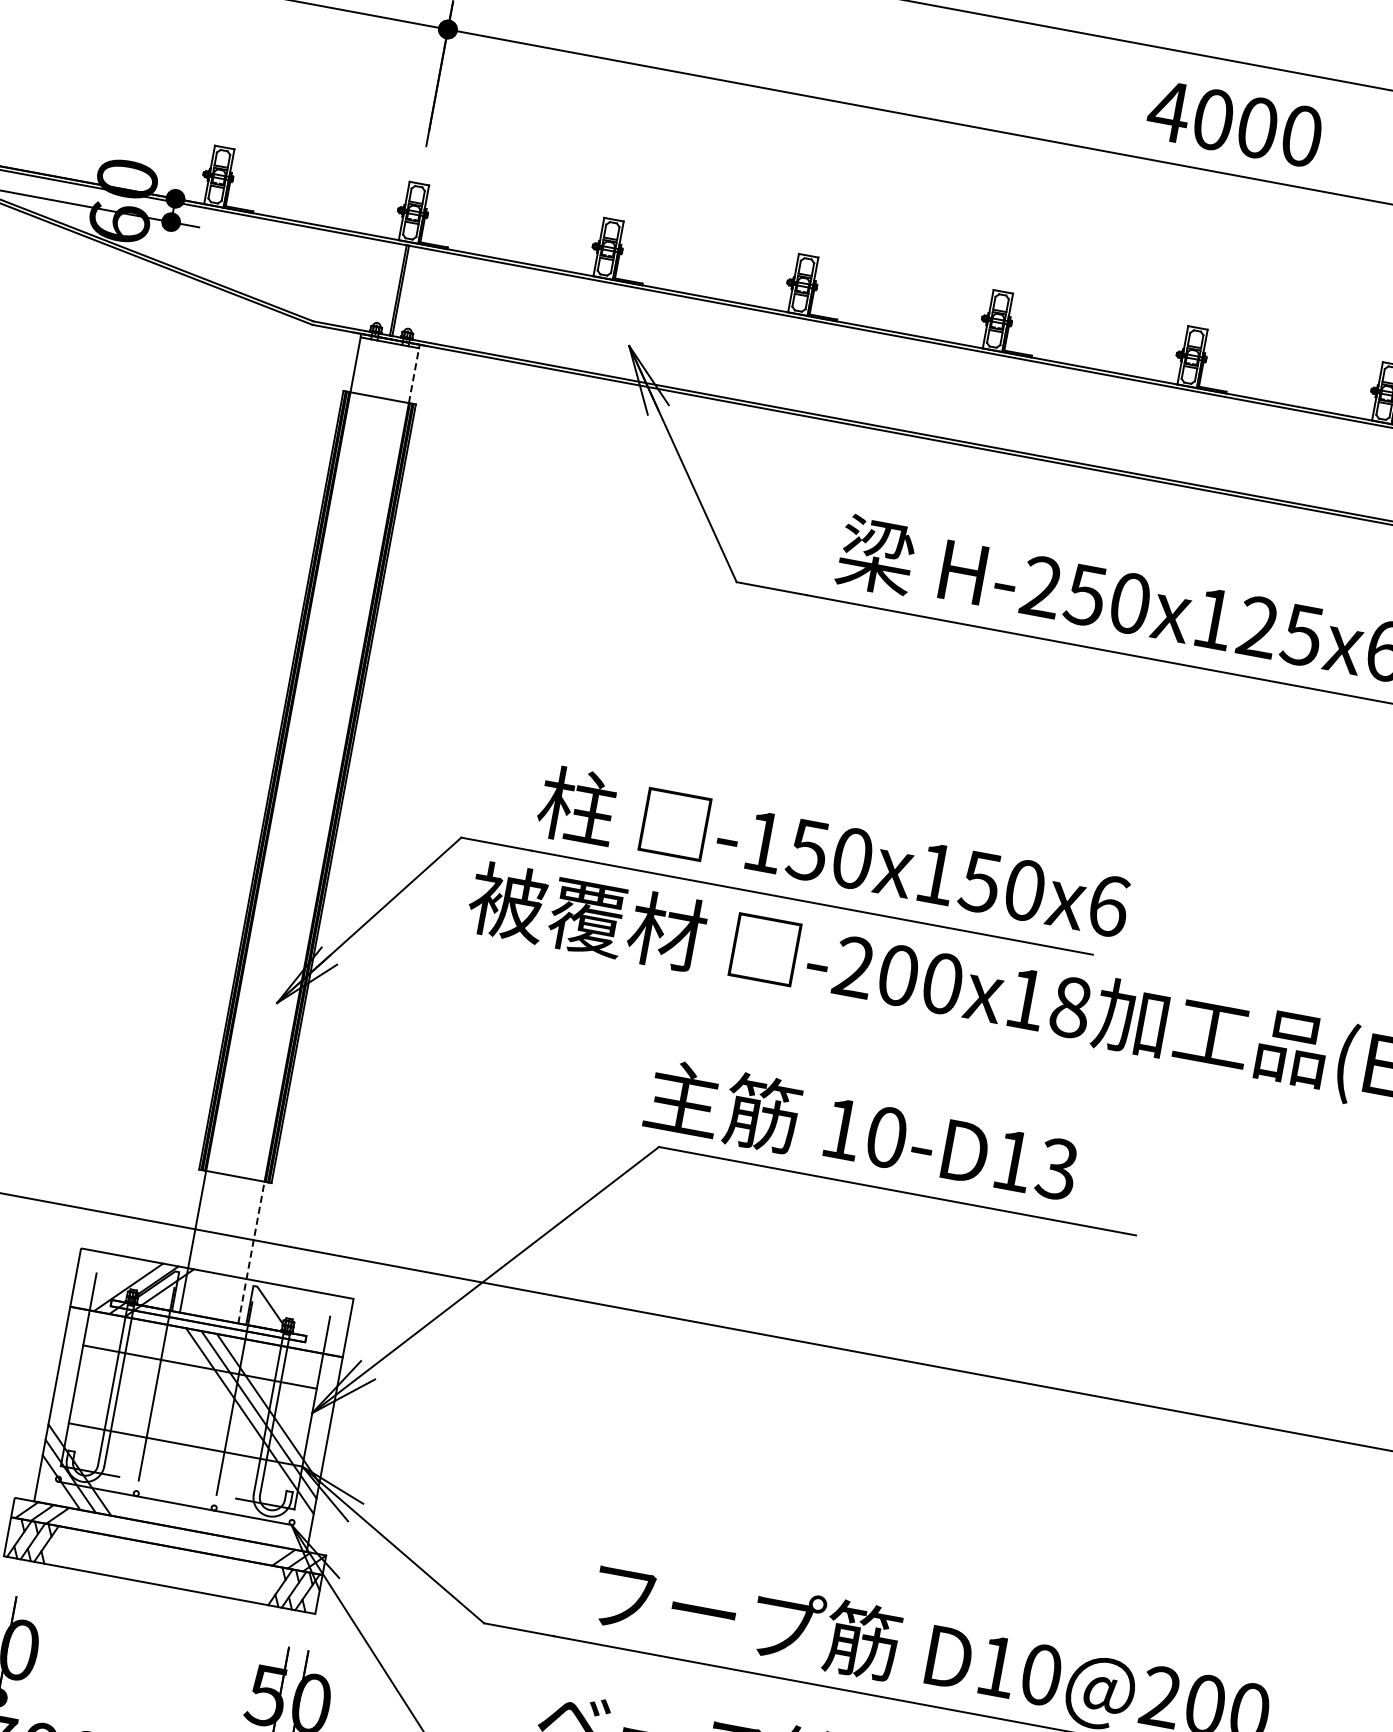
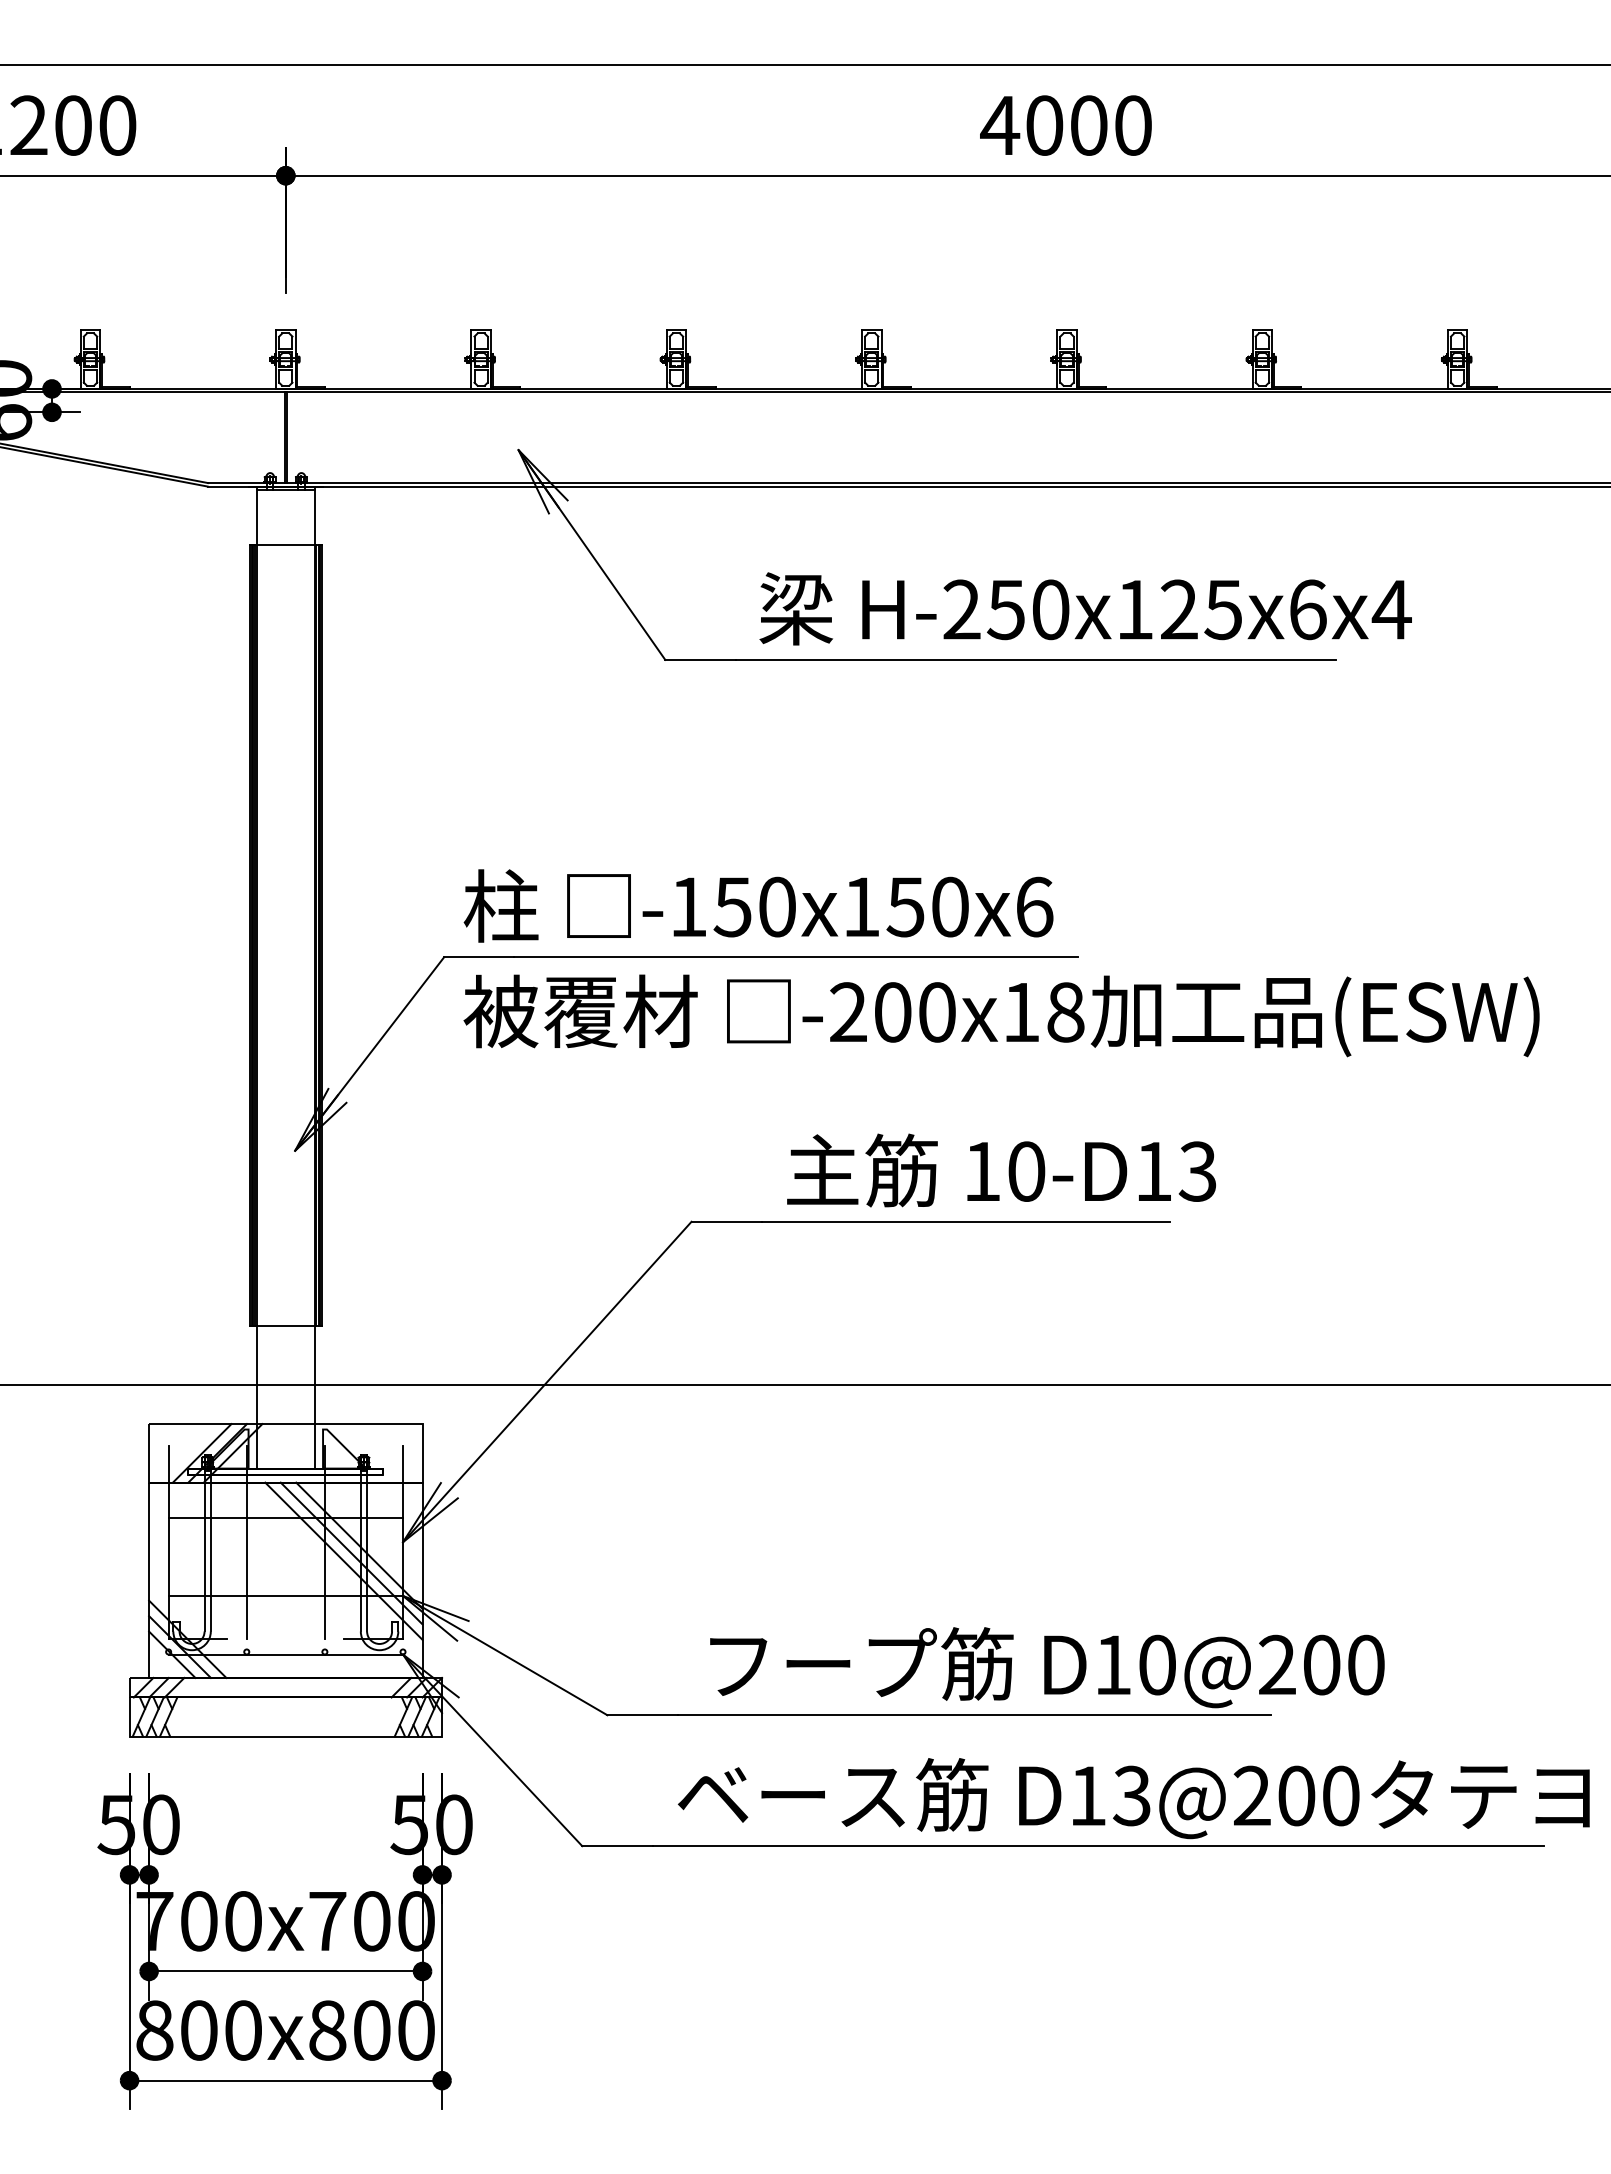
line: (414, 375) -> (315, 517), dashed -> solid
text: (834, 853) -> (758, 905), moved
text: (861, 1131) -> (1001, 1170), moved
line: (251, 1252) -> (315, 1397), dashed -> solid

